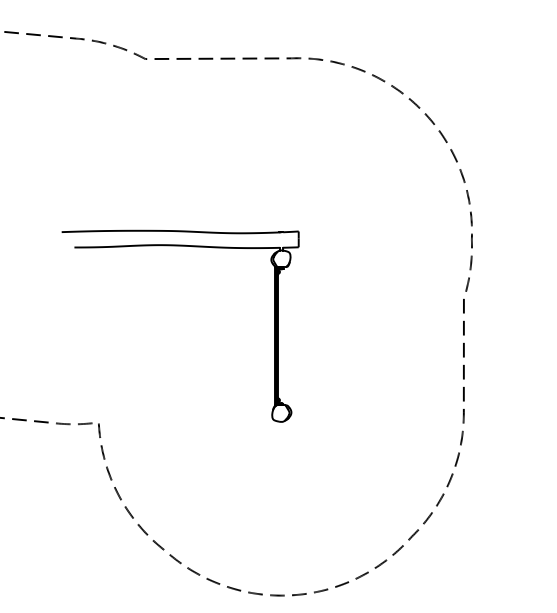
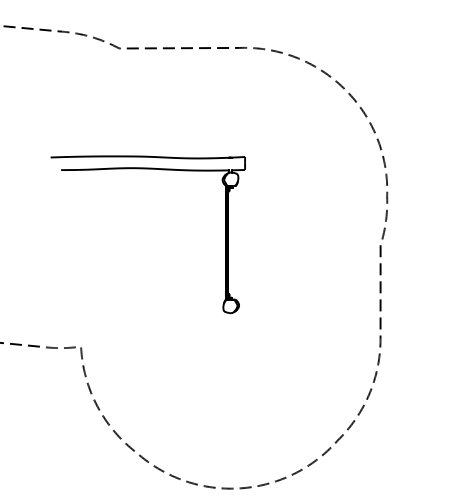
part: (179, 246) -> (147, 169), moved

